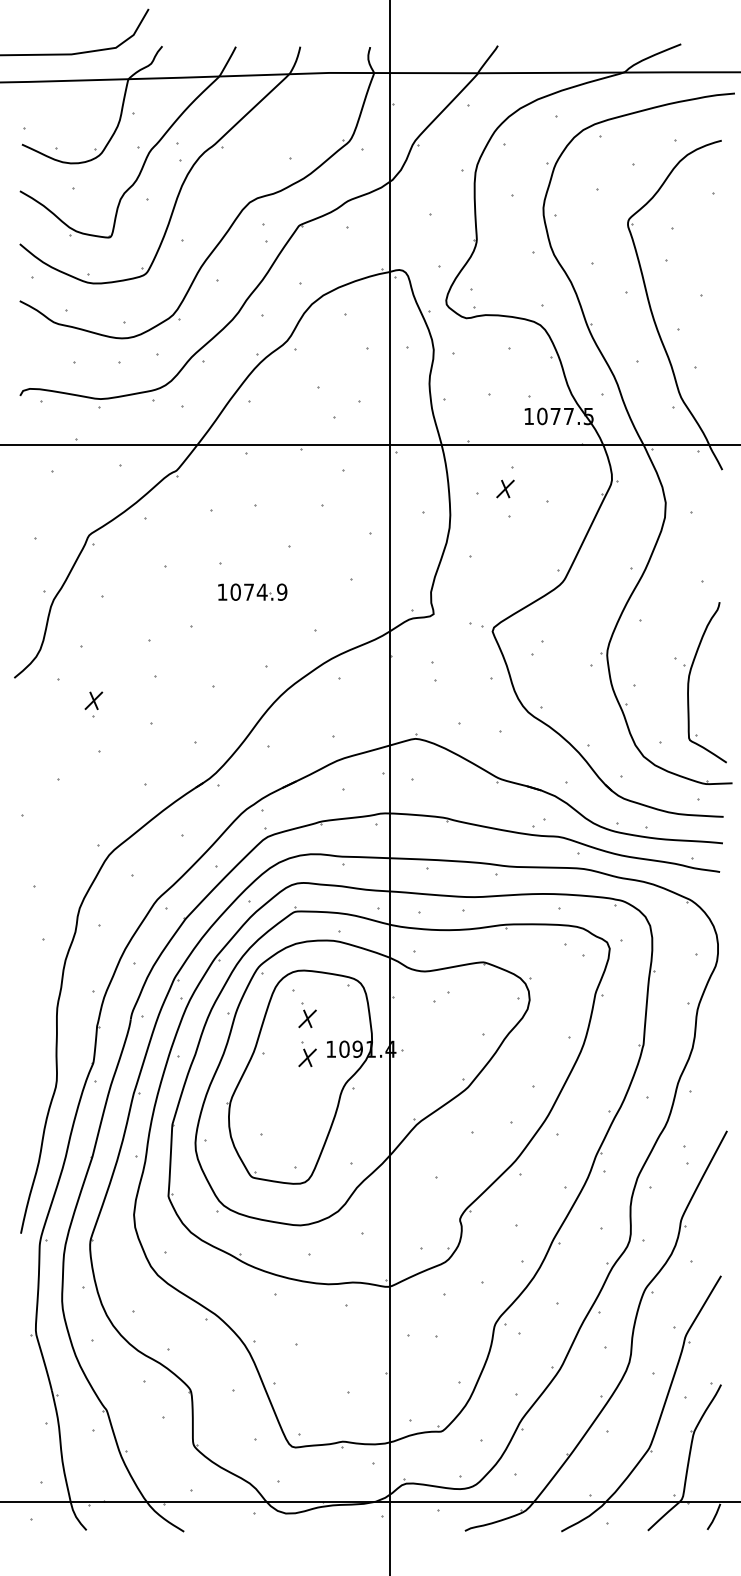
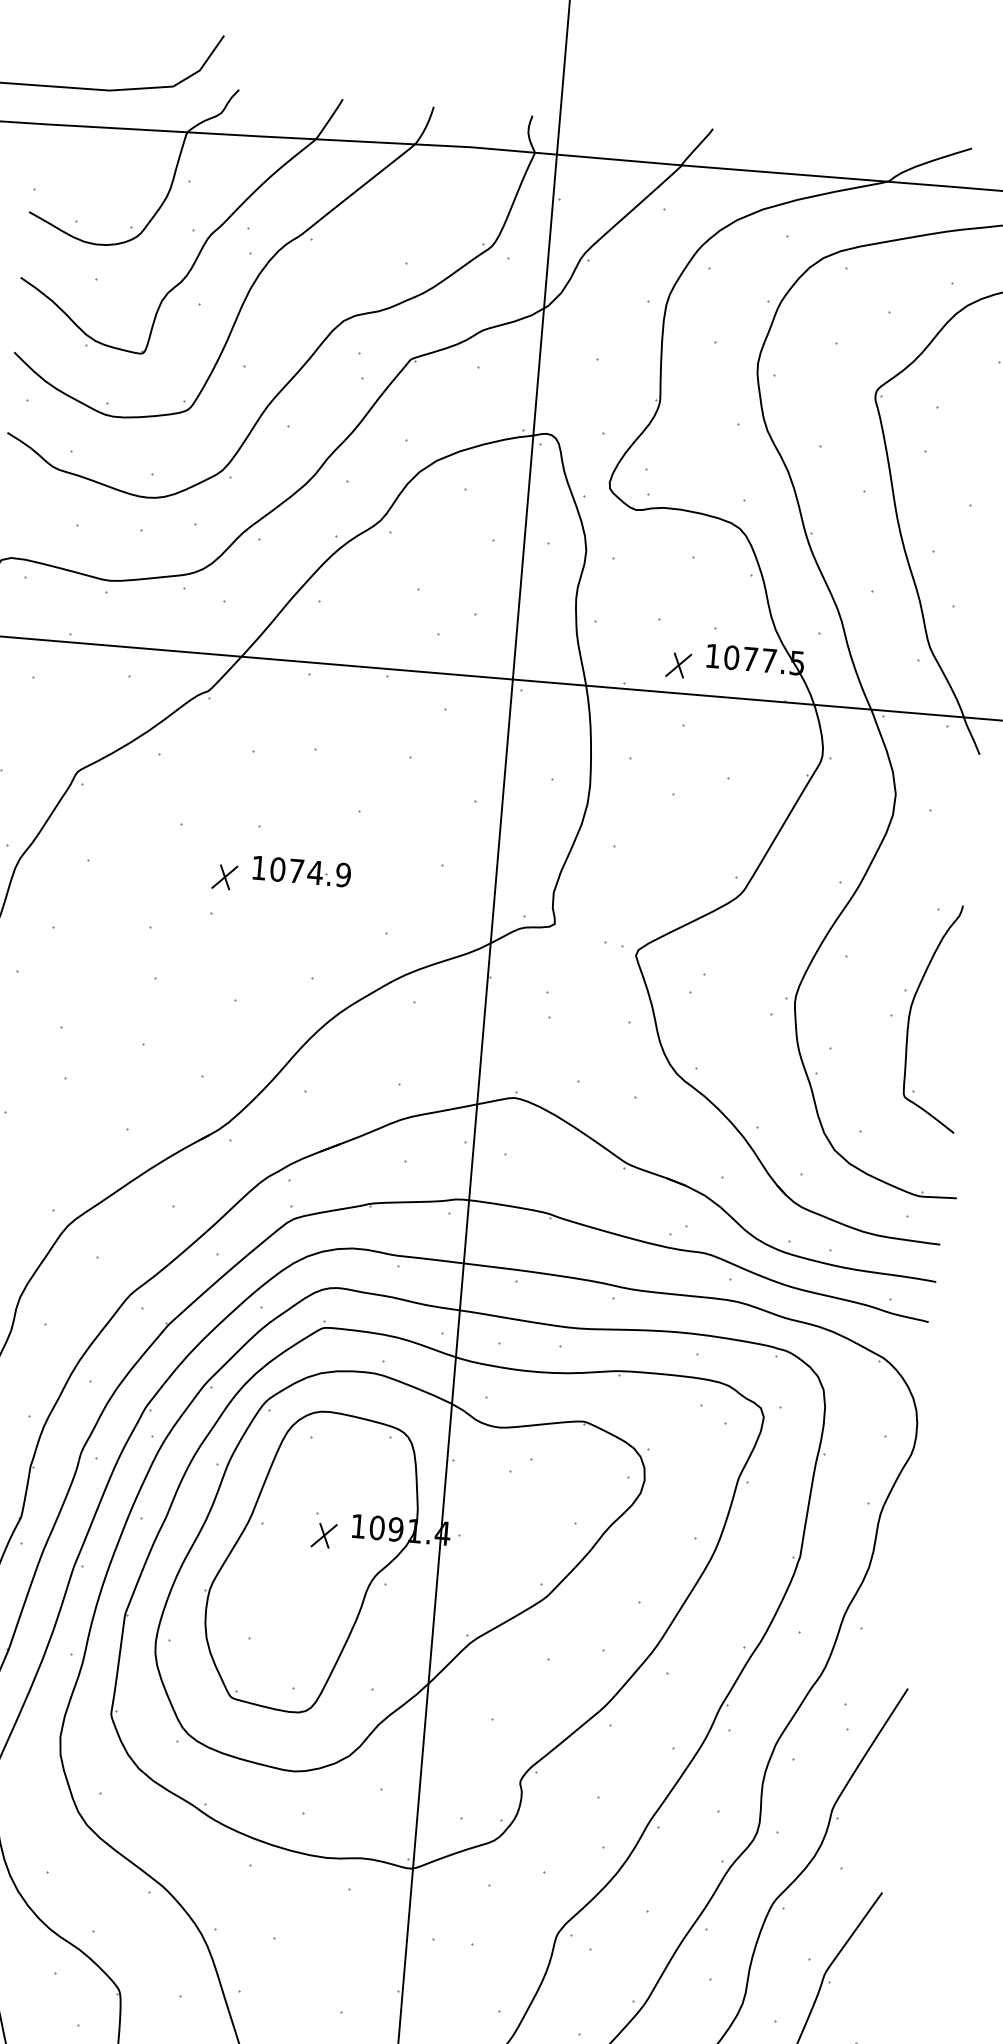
part: (505, 488) -> (678, 664), moved
part: (689, 682) -> (910, 1015), moved
part: (93, 700) -> (224, 876), moved
part: (307, 1015) -> (329, 1475), removed

